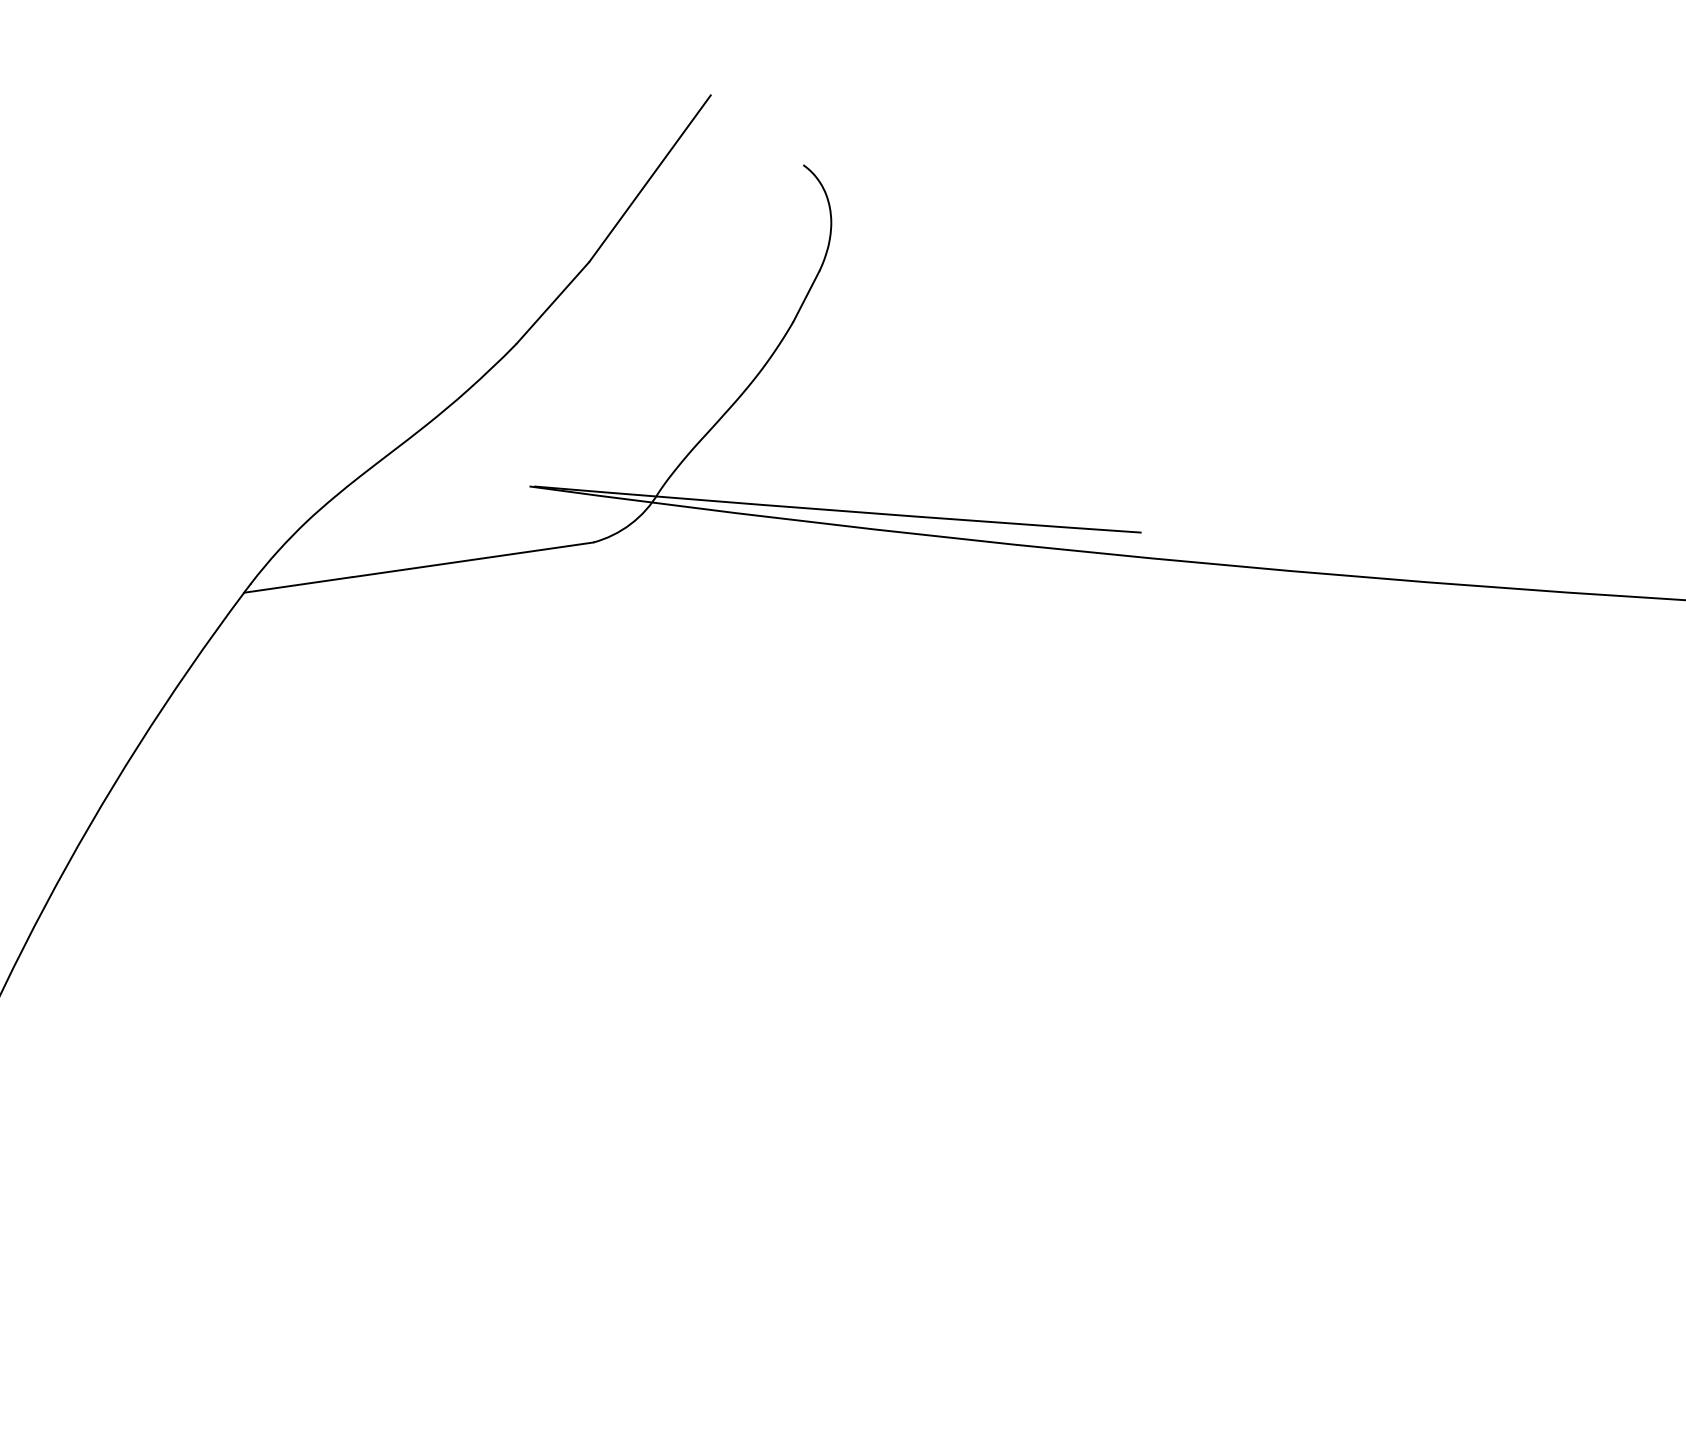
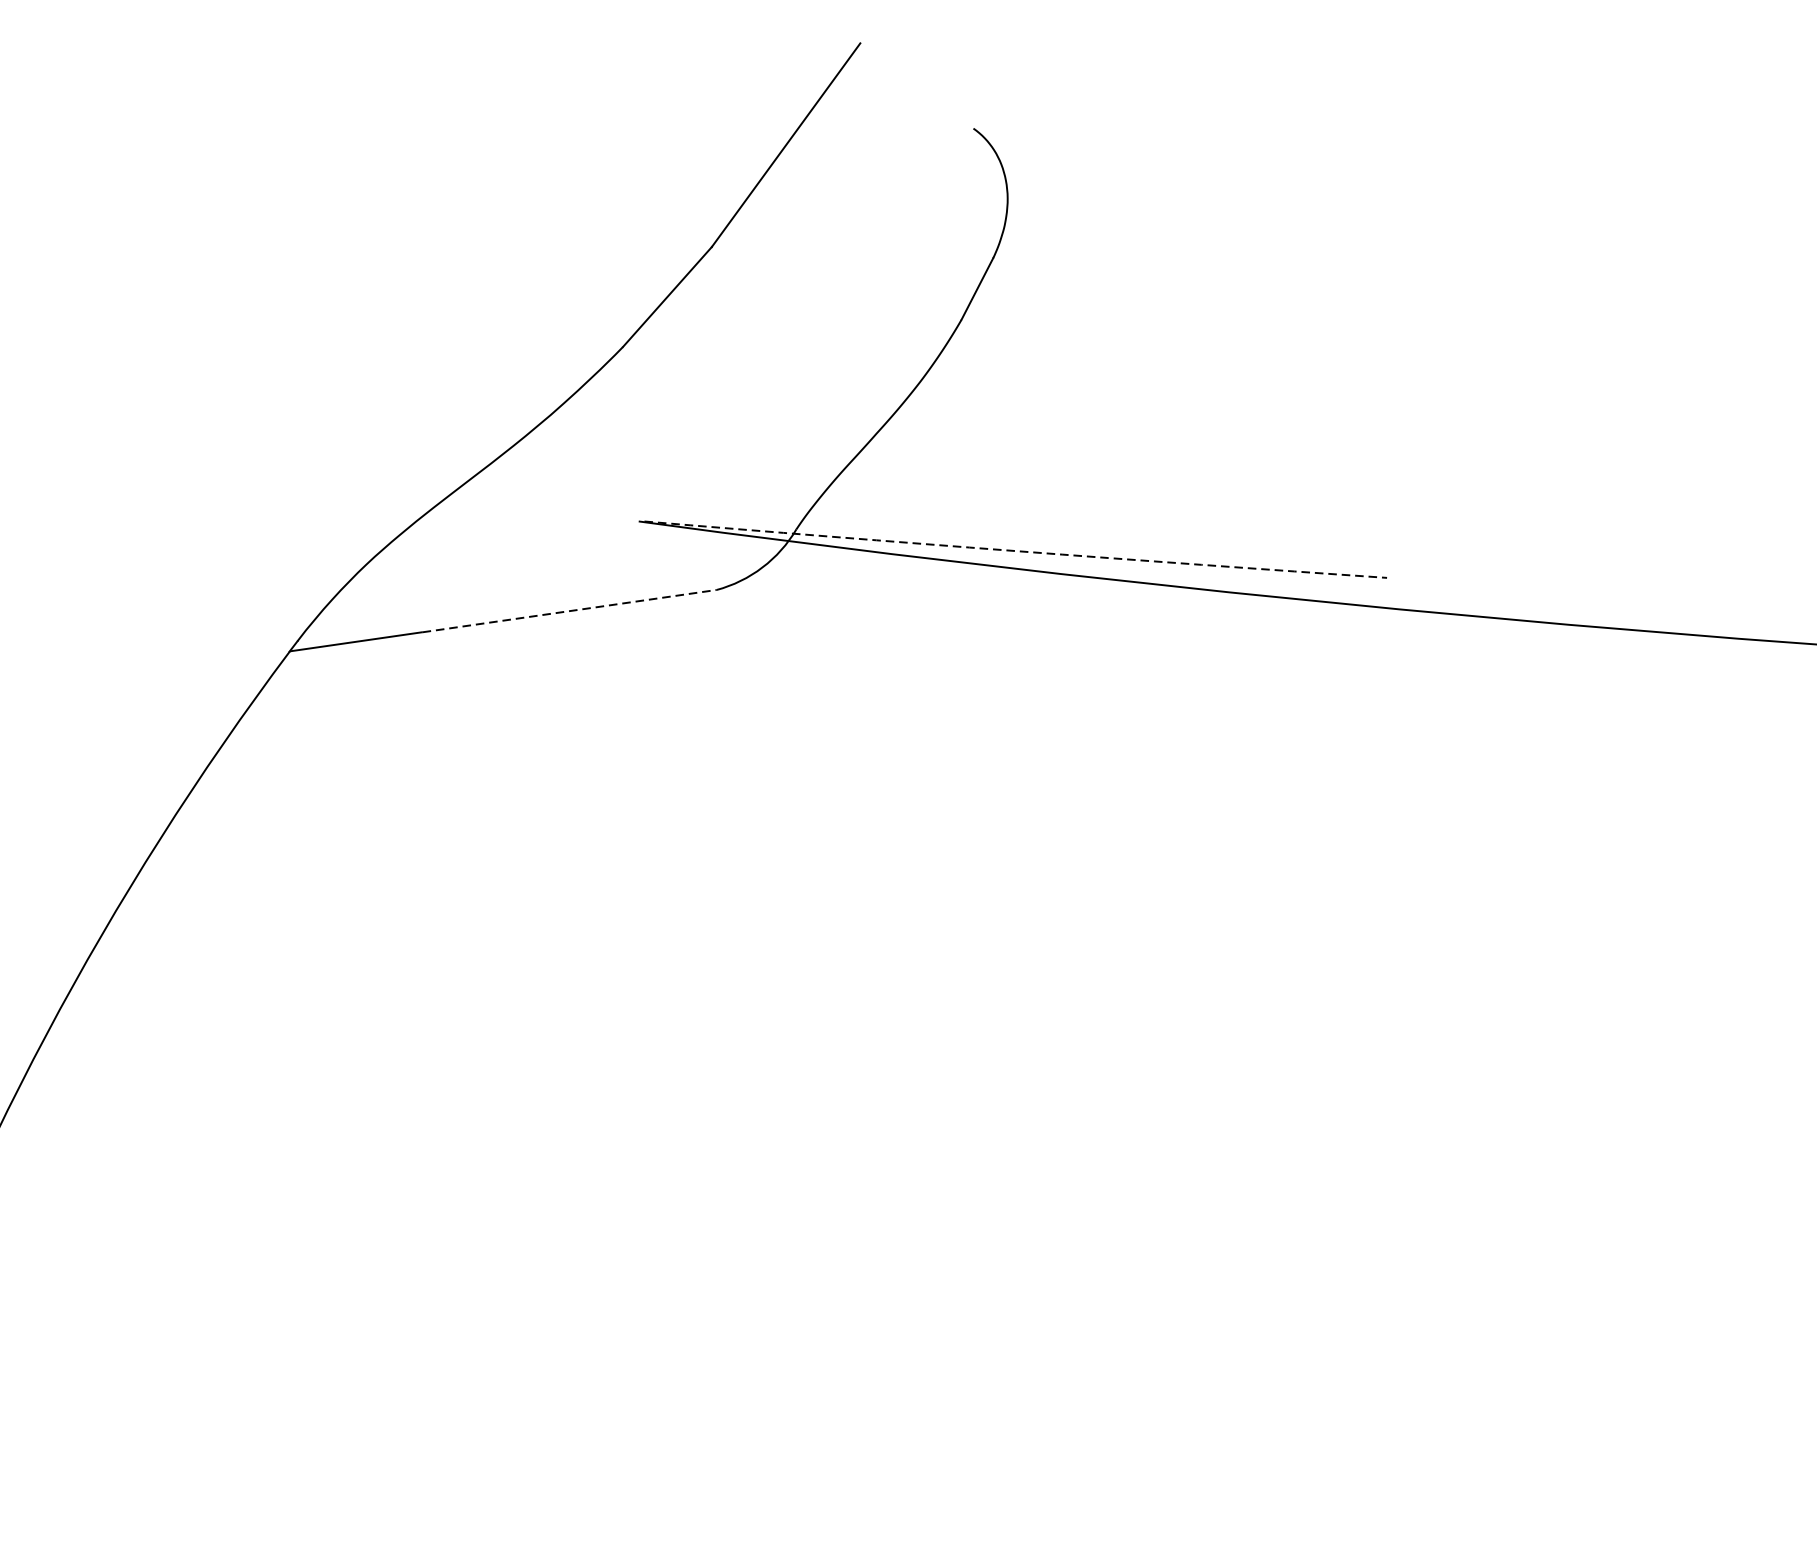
arc: (837, 510) -> (1015, 550), solid -> dashed
line: (473, 559) -> (570, 610), solid -> dashed

